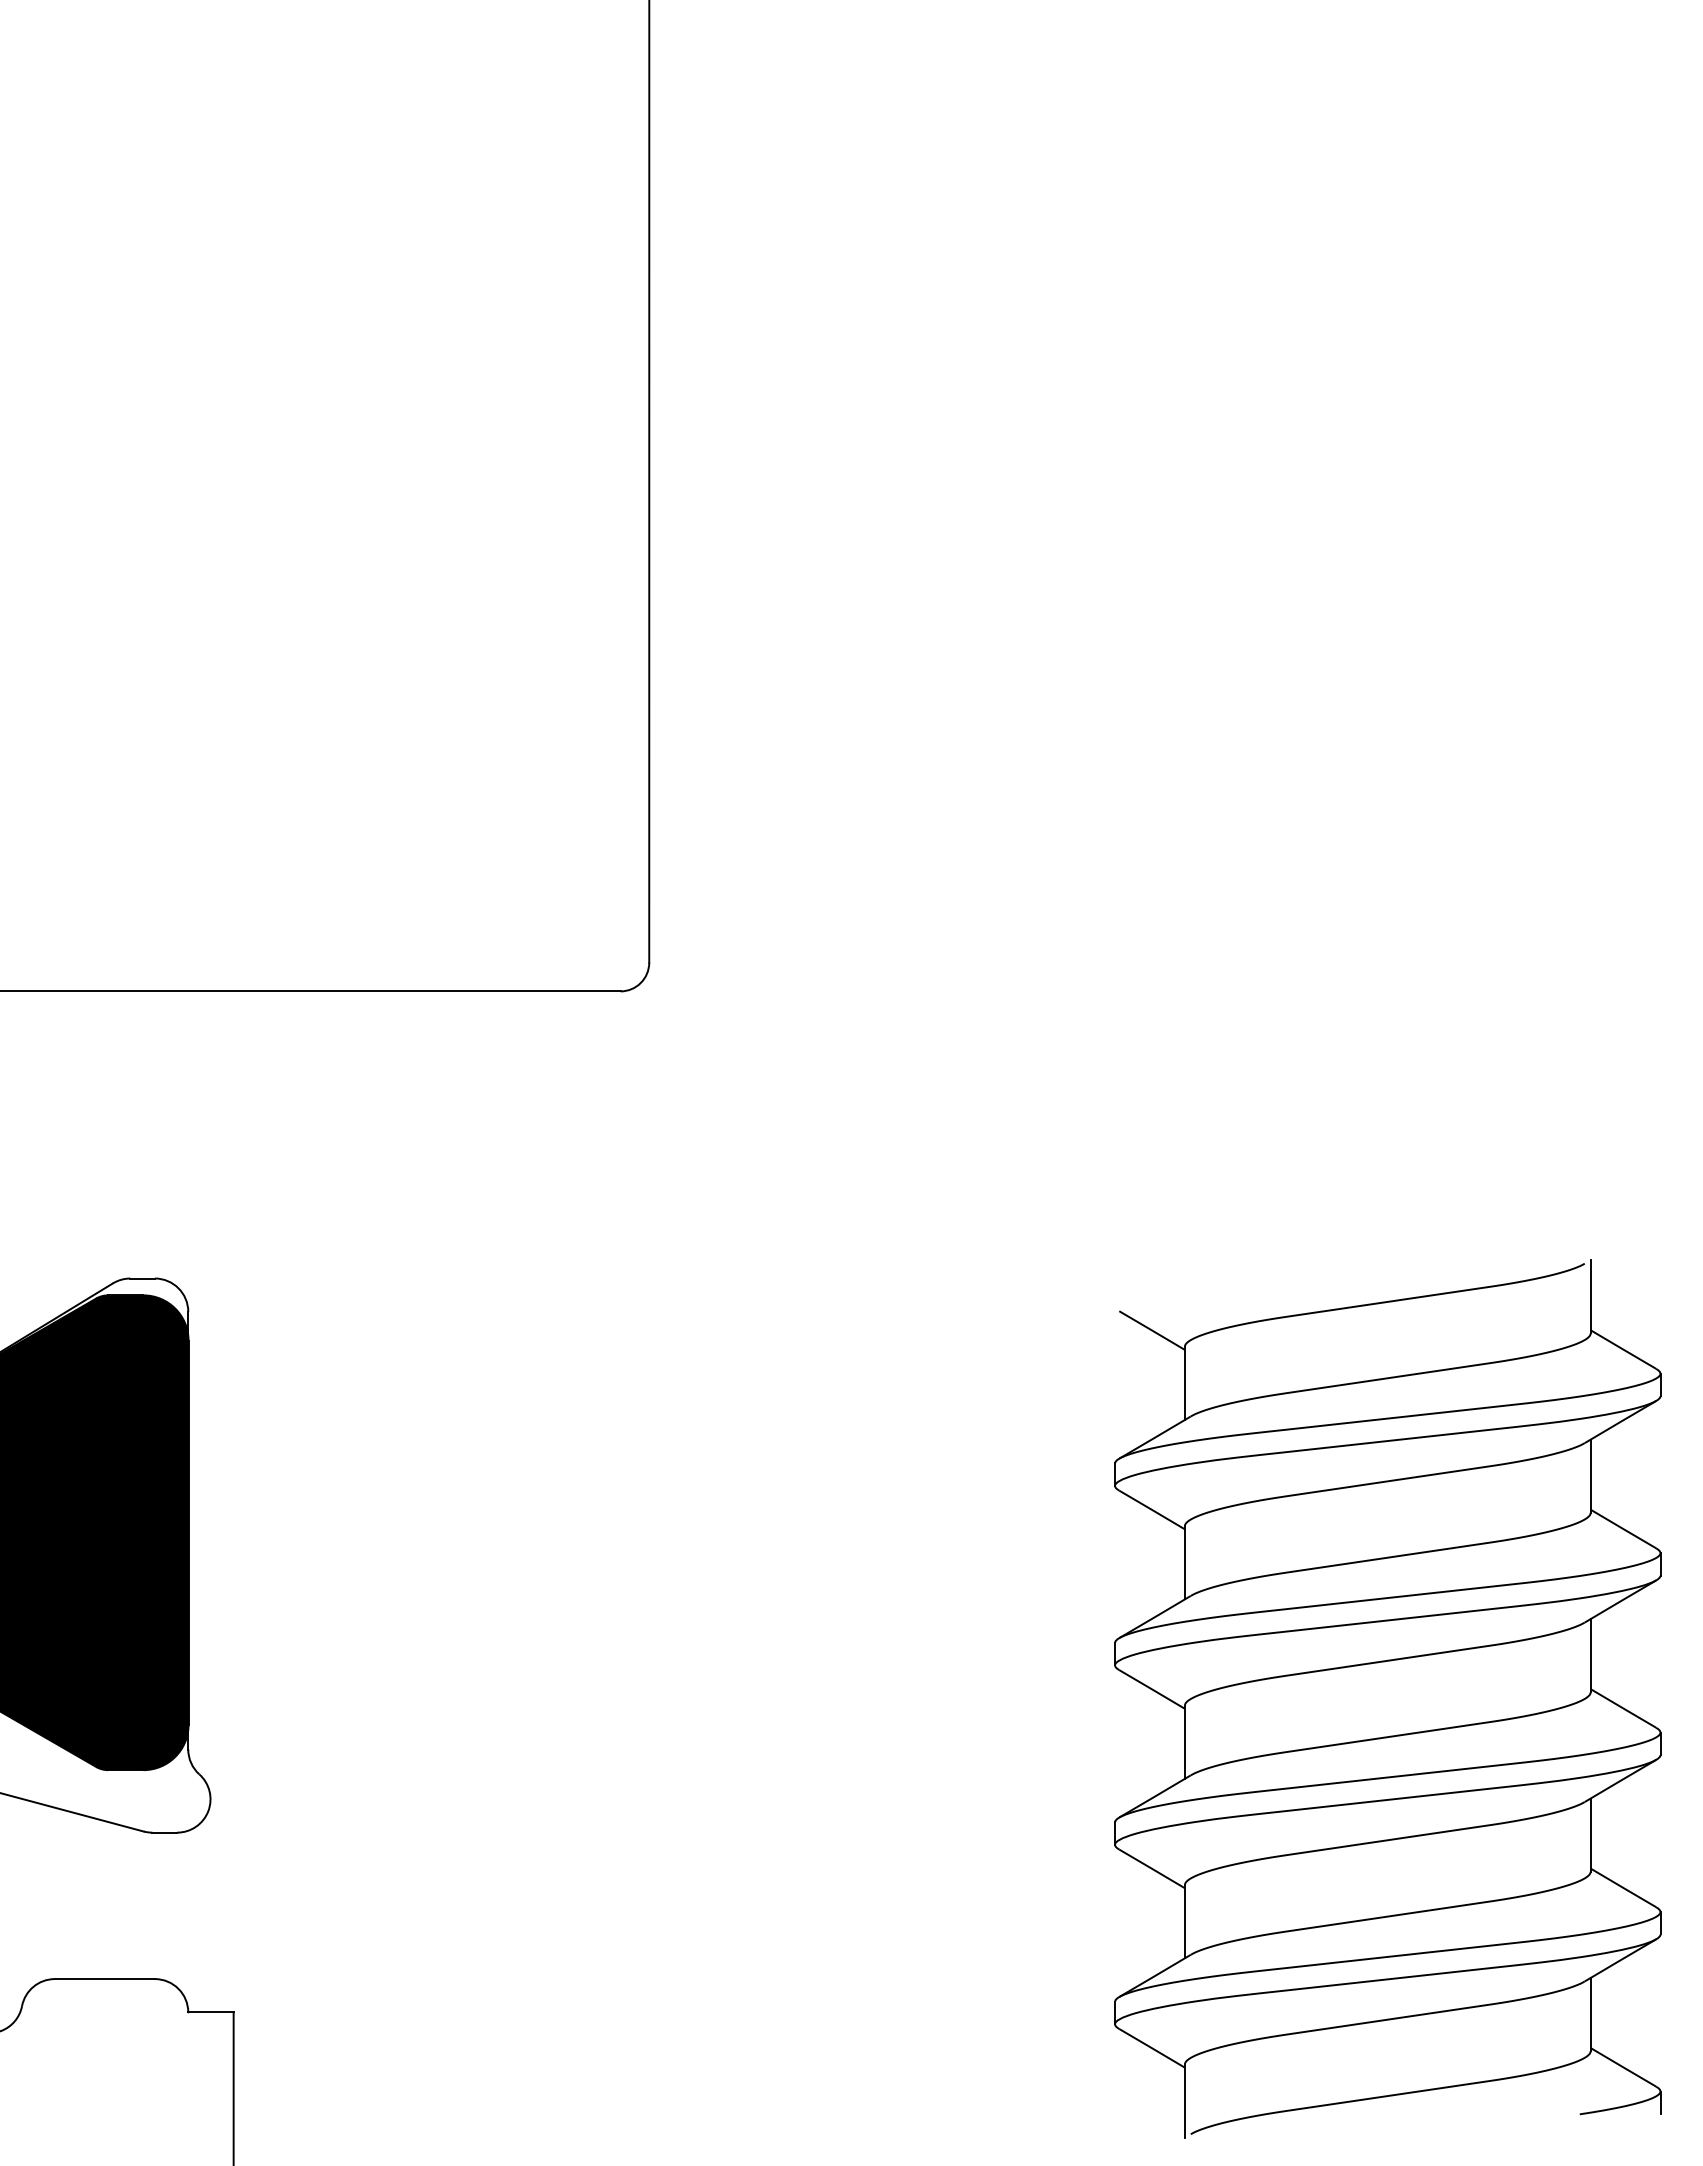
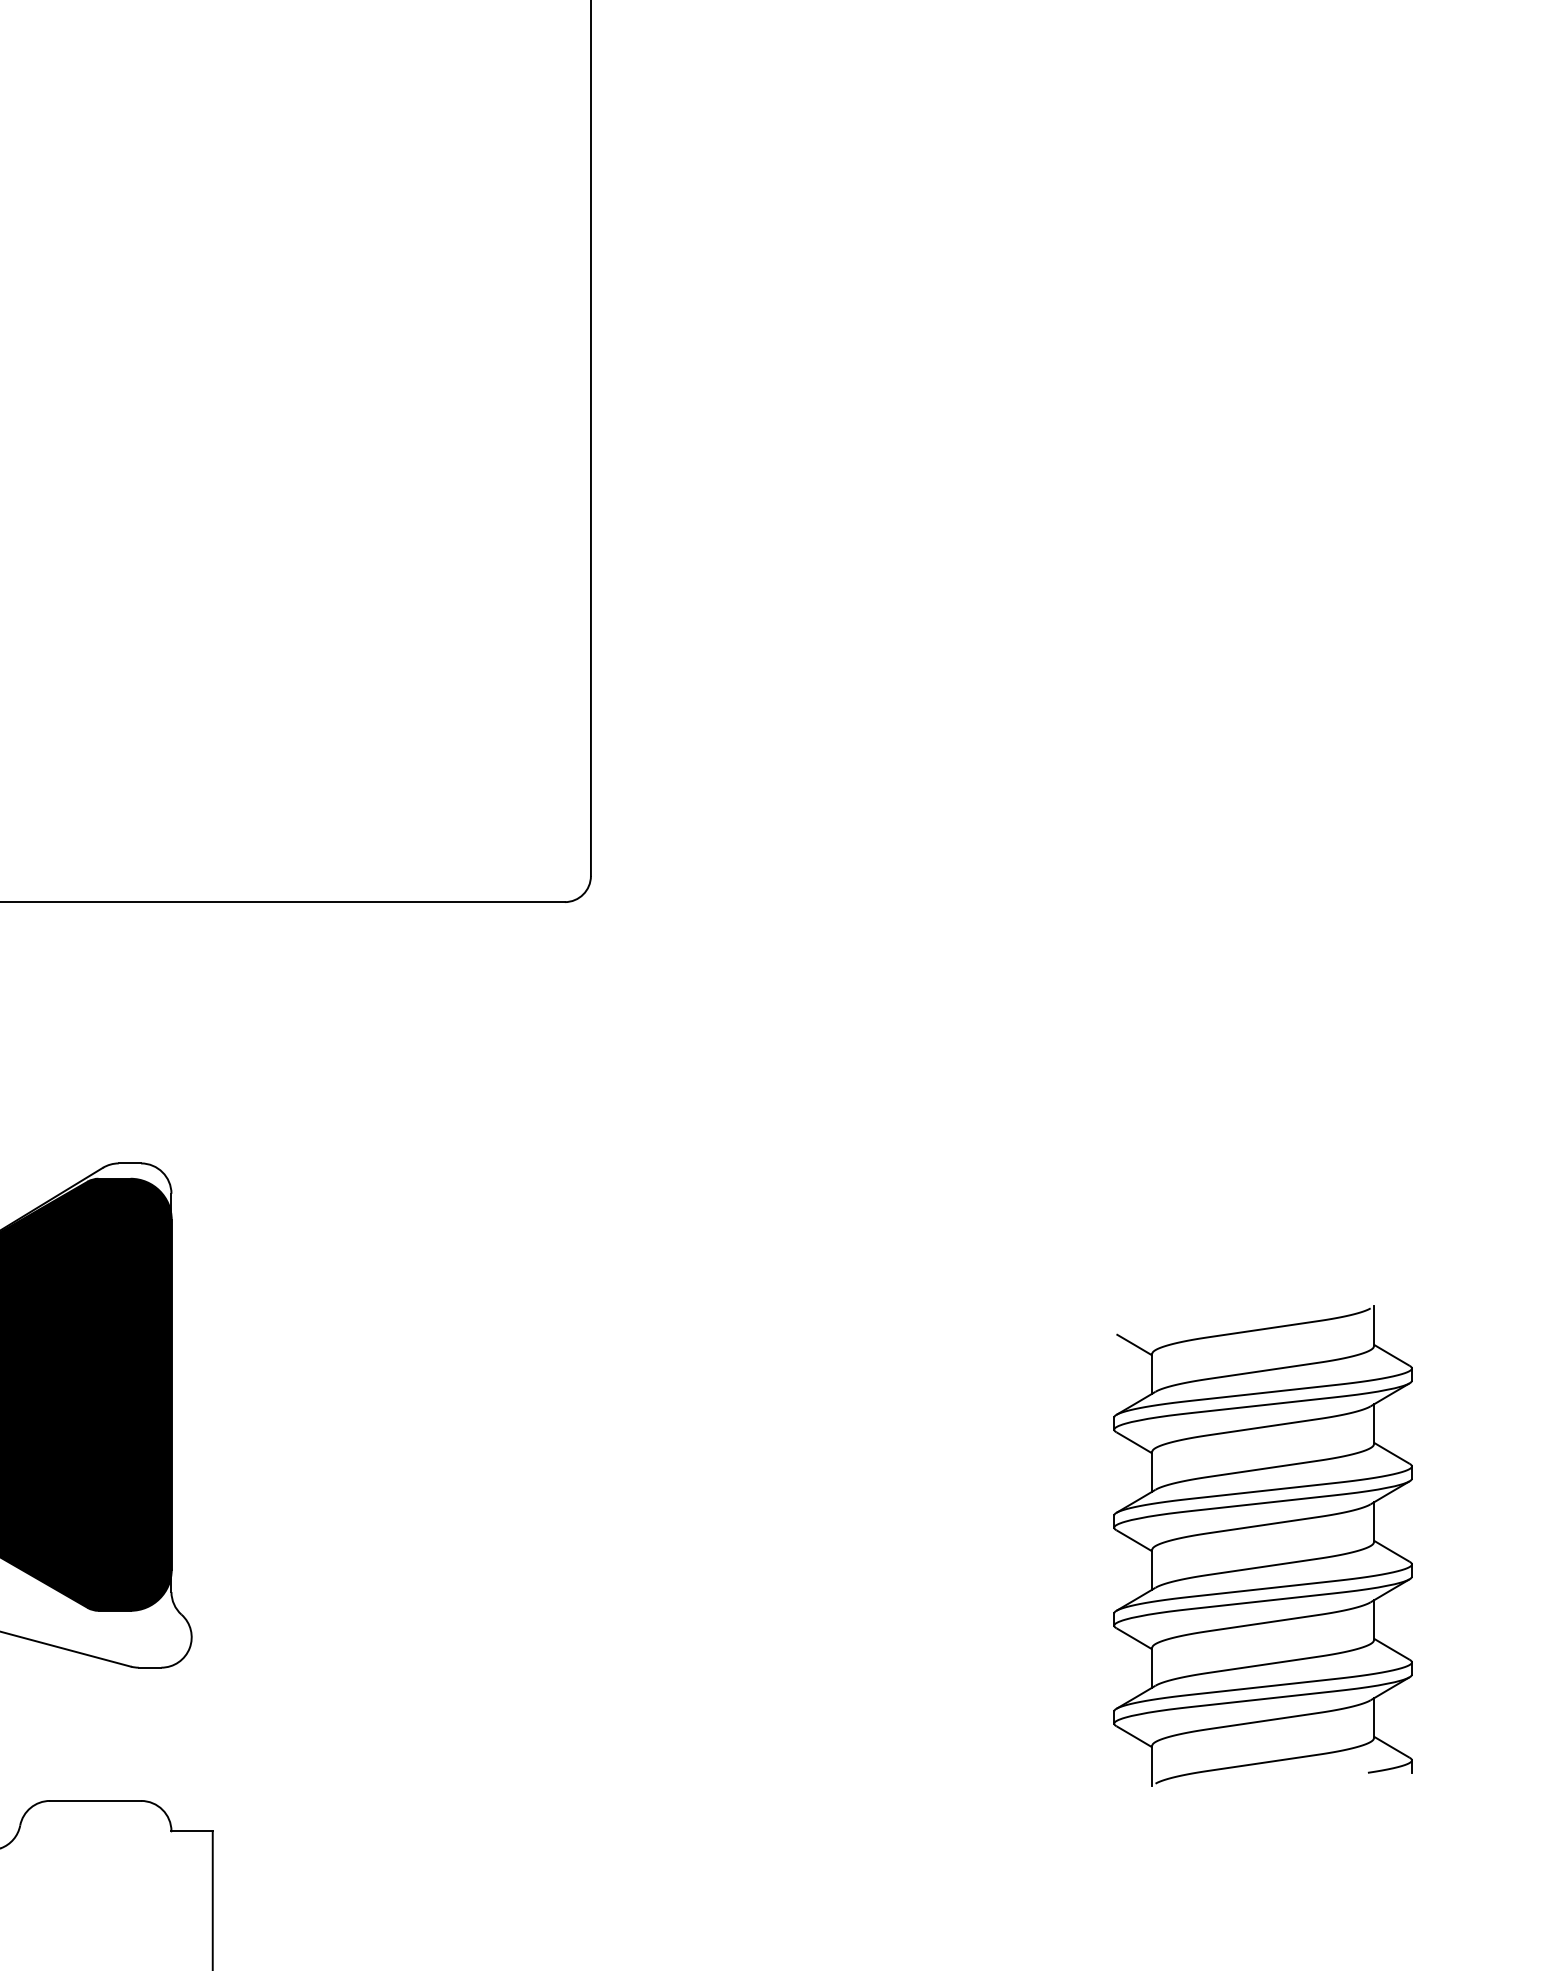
part: (1387, 1698) -> (1262, 1545), size x0.6

